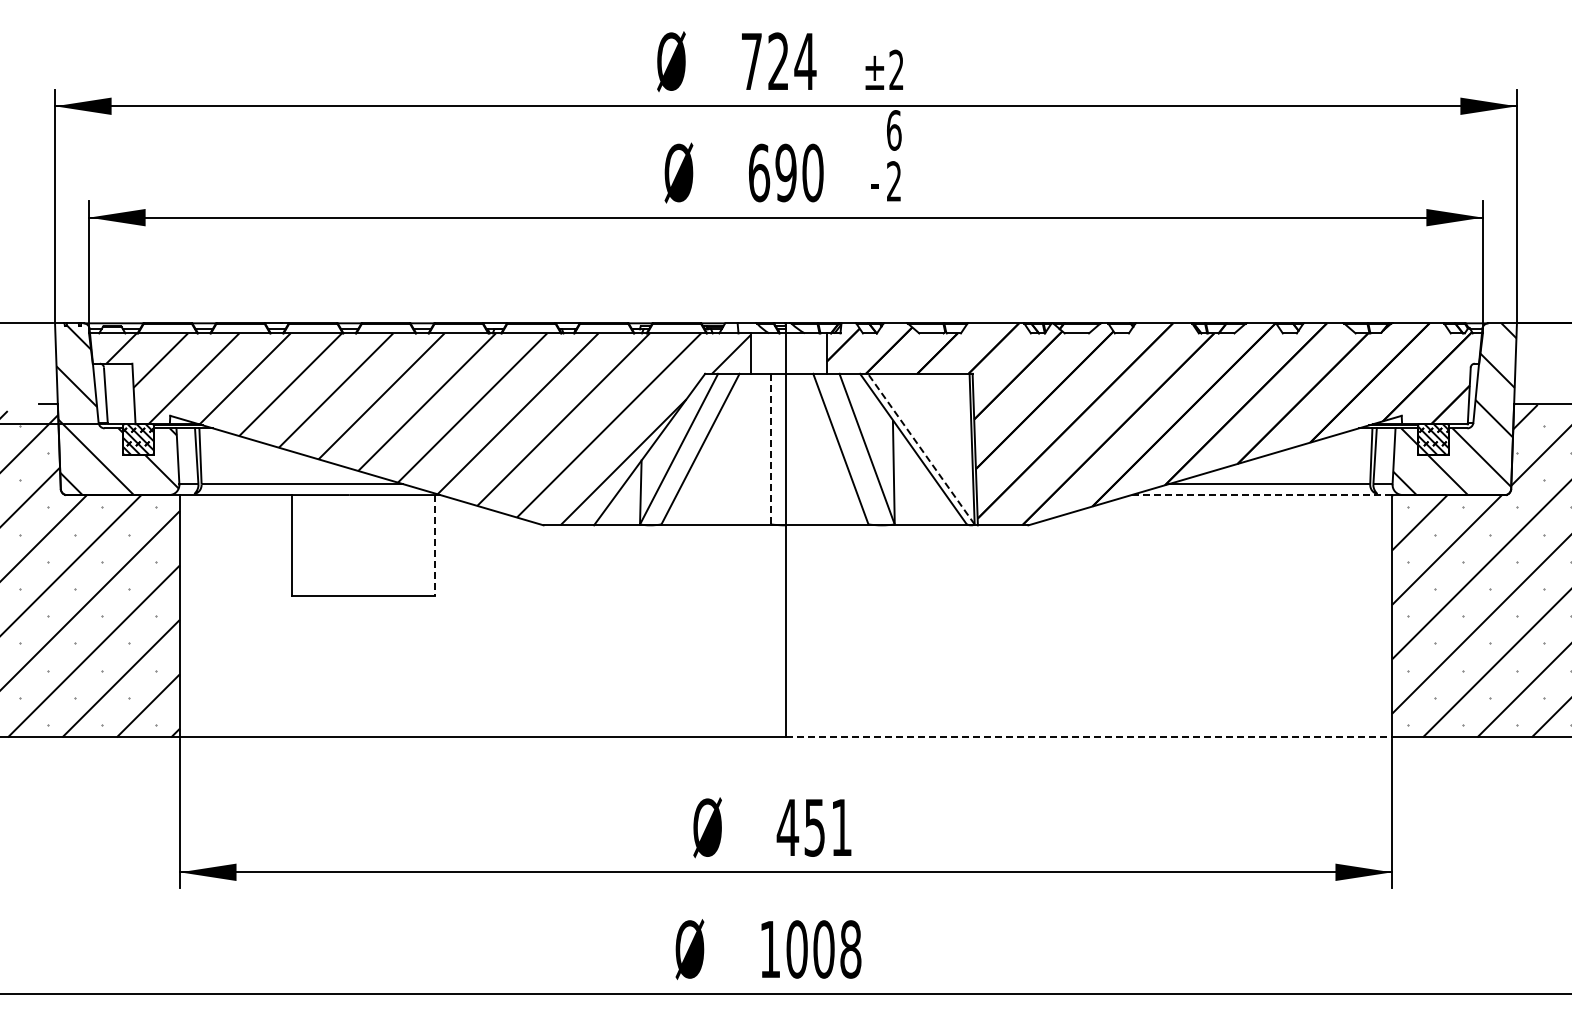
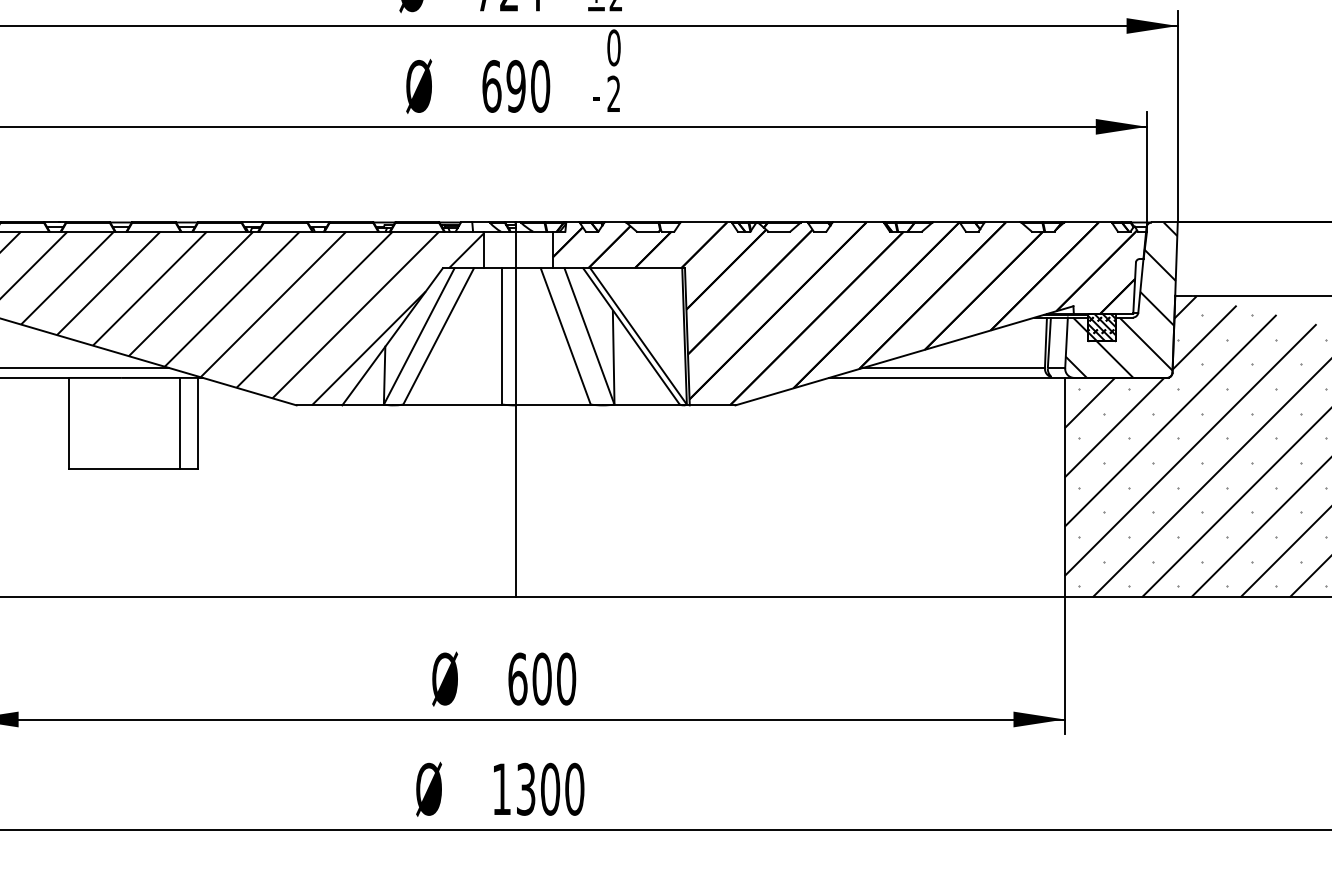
text: (893, 130) -> (613, 47), 6 -> 0
line: (770, 448) -> (502, 335), dashed -> solid
line: (921, 448) -> (638, 335), dashed -> solid
line: (1262, 495) -> (947, 378), dashed -> solid
line: (414, 545) -> (179, 423), added
line: (434, 545) -> (197, 423), dashed -> solid
line: (1089, 737) -> (790, 597), dashed -> solid
text: (814, 827) -> (541, 678), 451 -> 600
text: (823, 949) -> (550, 789), 1008 -> 1300

